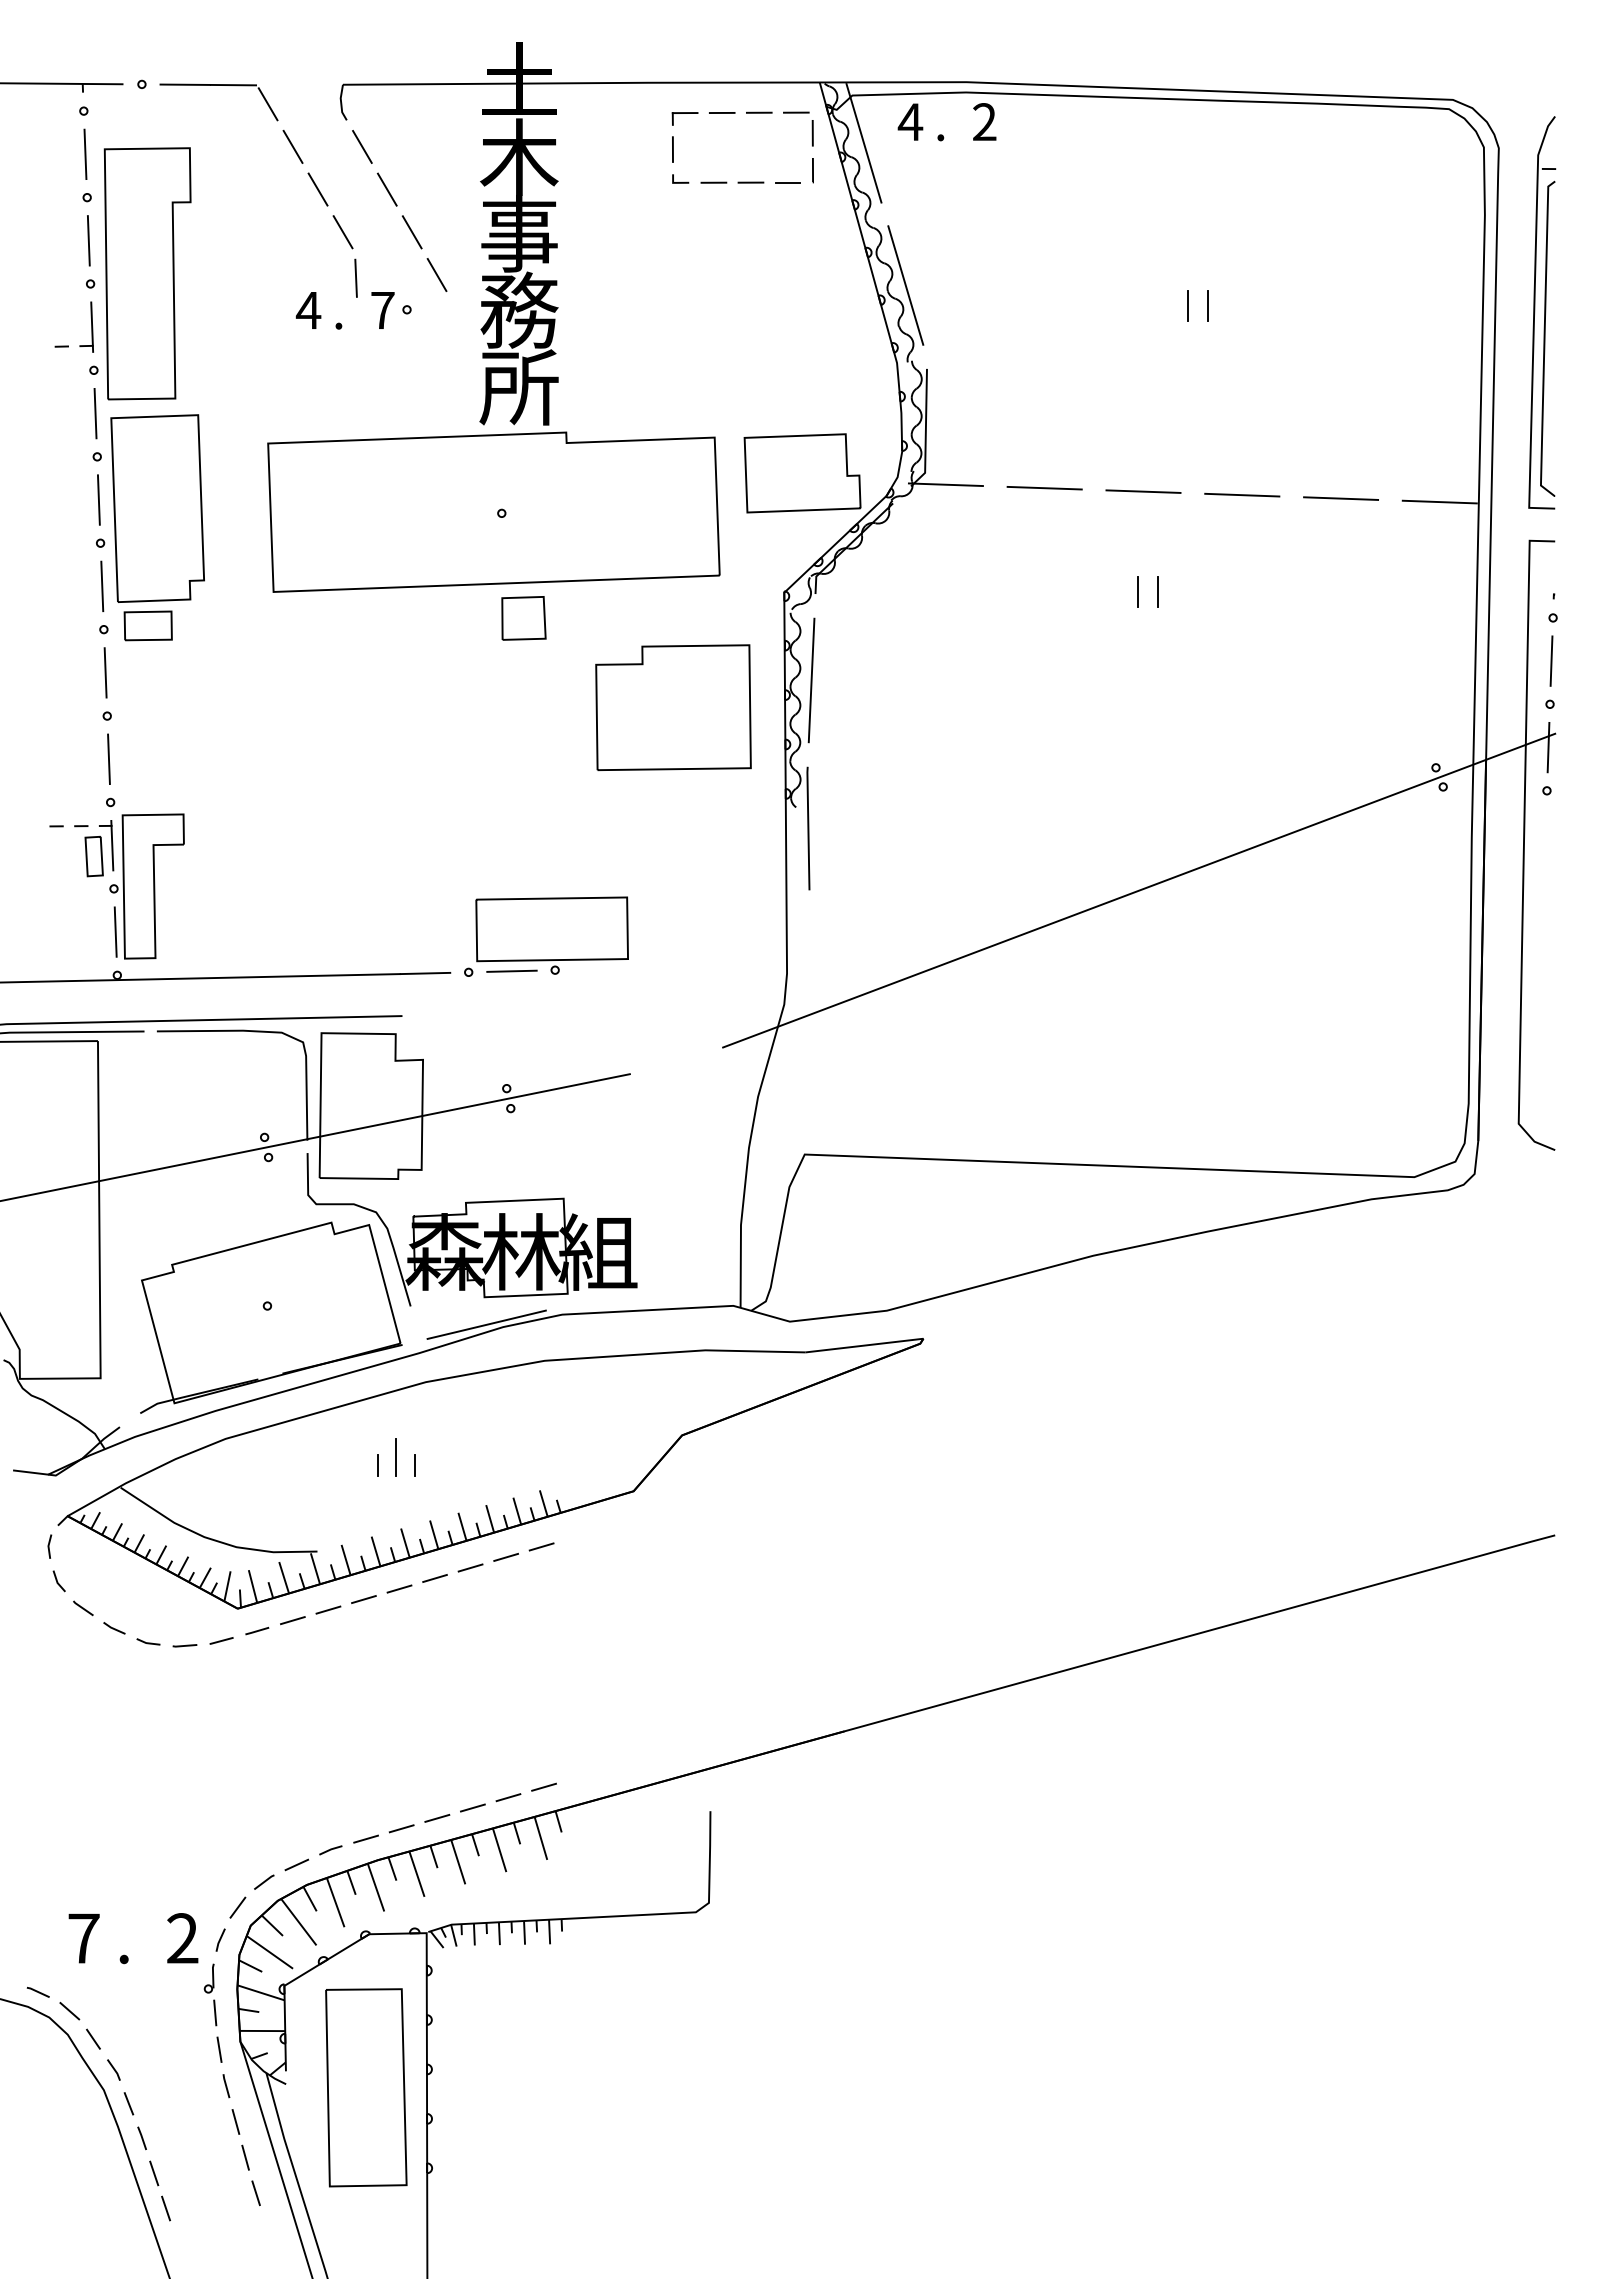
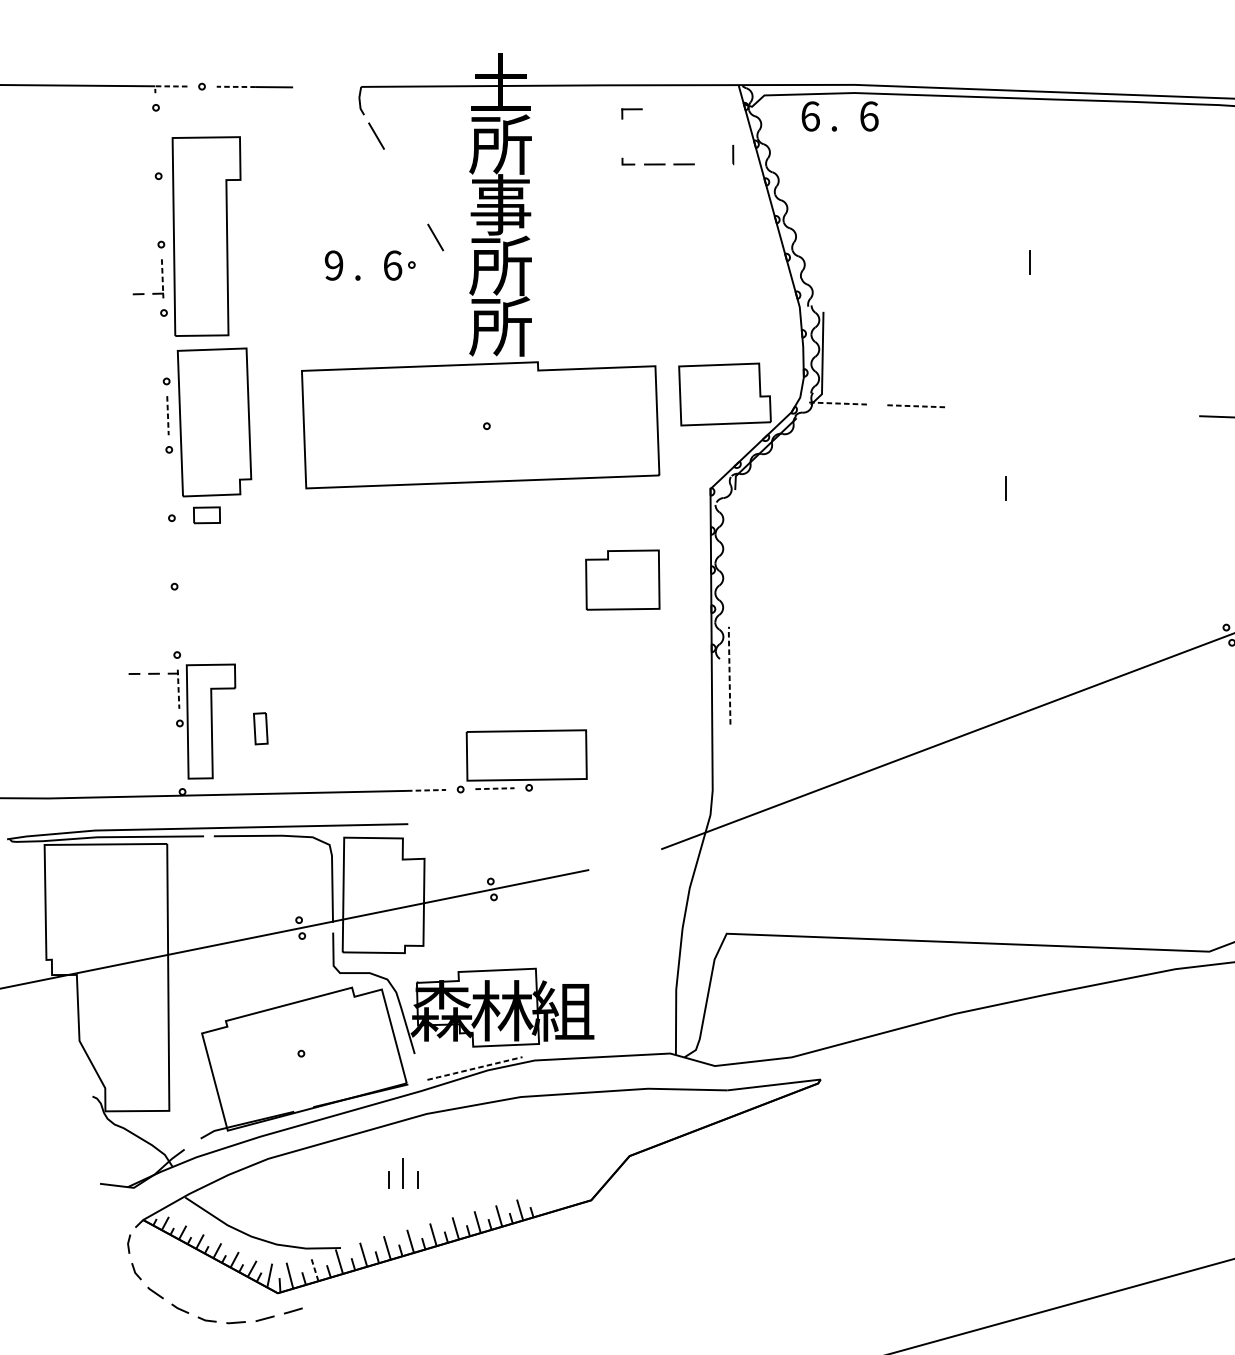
line: (97, 84) -> (166, 86), solid -> dashed
line: (185, 84) -> (236, 86), solid -> dashed
line: (267, 104) -> (301, 102), removed
line: (721, 112) -> (660, 108), removed
line: (759, 112) -> (690, 108), removed
line: (796, 112) -> (720, 108), removed
text: (910, 122) -> (810, 116), 4 -> 6
text: (984, 122) -> (869, 116), 2 -> 6
line: (812, 132) -> (732, 124), removed
line: (863, 143) -> (773, 133), removed
line: (292, 146) -> (321, 135), removed
line: (672, 149) -> (622, 138), removed
line: (85, 154) -> (157, 142), removed
text: (518, 156) -> (500, 143), 木 -> 所
line: (787, 182) -> (713, 164), removed
line: (317, 189) -> (341, 169), removed
line: (386, 189) -> (395, 169), removed
line: (342, 232) -> (360, 203), removed
line: (411, 232) -> (415, 203), removed
line: (88, 240) -> (159, 210), removed
line: (355, 277) -> (371, 239), removed
line: (905, 285) -> (806, 245), removed
line: (1207, 306) -> (1045, 262), removed
text: (518, 309) -> (500, 264), 務 -> 所
text: (308, 310) -> (333, 265), 4 -> 9
text: (382, 310) -> (392, 265), 7 -> 6
line: (92, 327) -> (162, 279), solid -> dashed
line: (95, 413) -> (165, 347), removed
line: (946, 484) -> (838, 403), solid -> dashed
line: (1045, 488) -> (917, 406), solid -> dashed
line: (1143, 491) -> (994, 408), removed
line: (1242, 494) -> (1073, 411), removed
line: (1341, 498) -> (1151, 414), removed
line: (98, 500) -> (167, 416), solid -> dashed
line: (102, 586) -> (170, 484), removed
line: (1138, 591) -> (990, 488), removed
part: (523, 618) -> (504, 509), removed
part: (147, 625) -> (206, 514), size x0.7
line: (105, 672) -> (173, 552), removed
line: (811, 680) -> (732, 558), removed
part: (673, 707) -> (622, 579), size x0.6
line: (108, 759) -> (175, 621), removed
line: (808, 827) -> (729, 674), solid -> dashed
line: (112, 845) -> (178, 689), solid -> dashed
part: (93, 856) -> (260, 728), moved
line: (115, 931) -> (181, 757), removed
line: (511, 971) -> (494, 788), solid -> dashed
line: (425, 973) -> (426, 790), solid -> dashed
line: (485, 1325) -> (473, 1069), solid -> dashed
line: (541, 1546) -> (518, 1244), removed
line: (506, 1556) -> (490, 1251), removed
line: (470, 1567) -> (462, 1260), removed
line: (283, 1577) -> (314, 1268), solid -> dashed
line: (434, 1578) -> (433, 1269), removed
line: (399, 1588) -> (405, 1277), removed
line: (363, 1599) -> (377, 1285), removed
line: (328, 1609) -> (349, 1293), removed
line: (292, 1620) -> (321, 1302), removed

